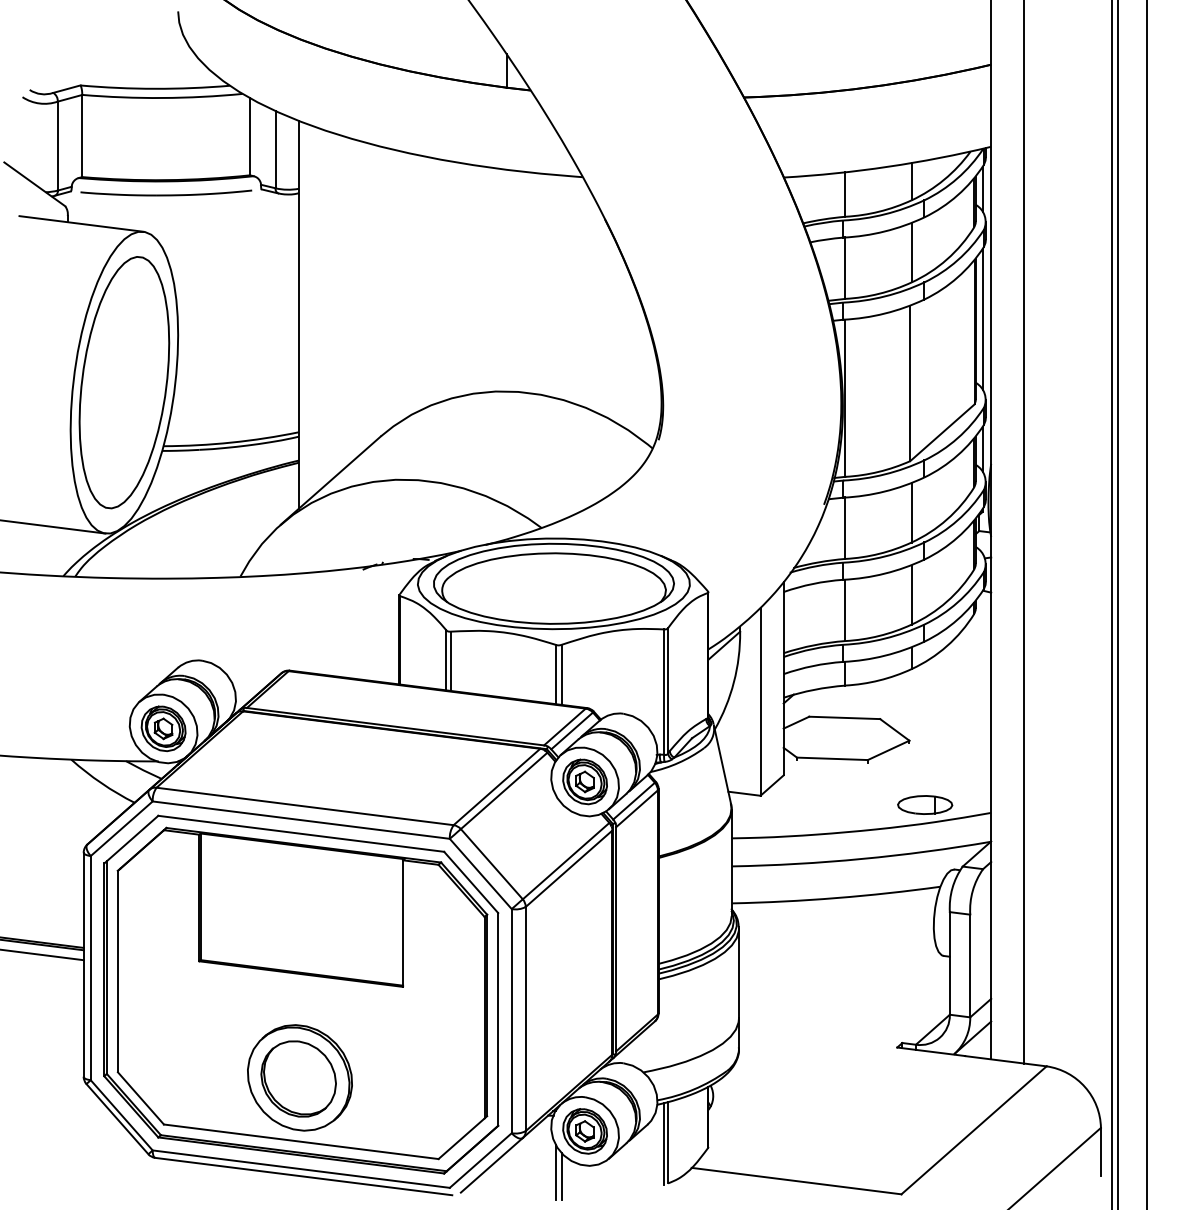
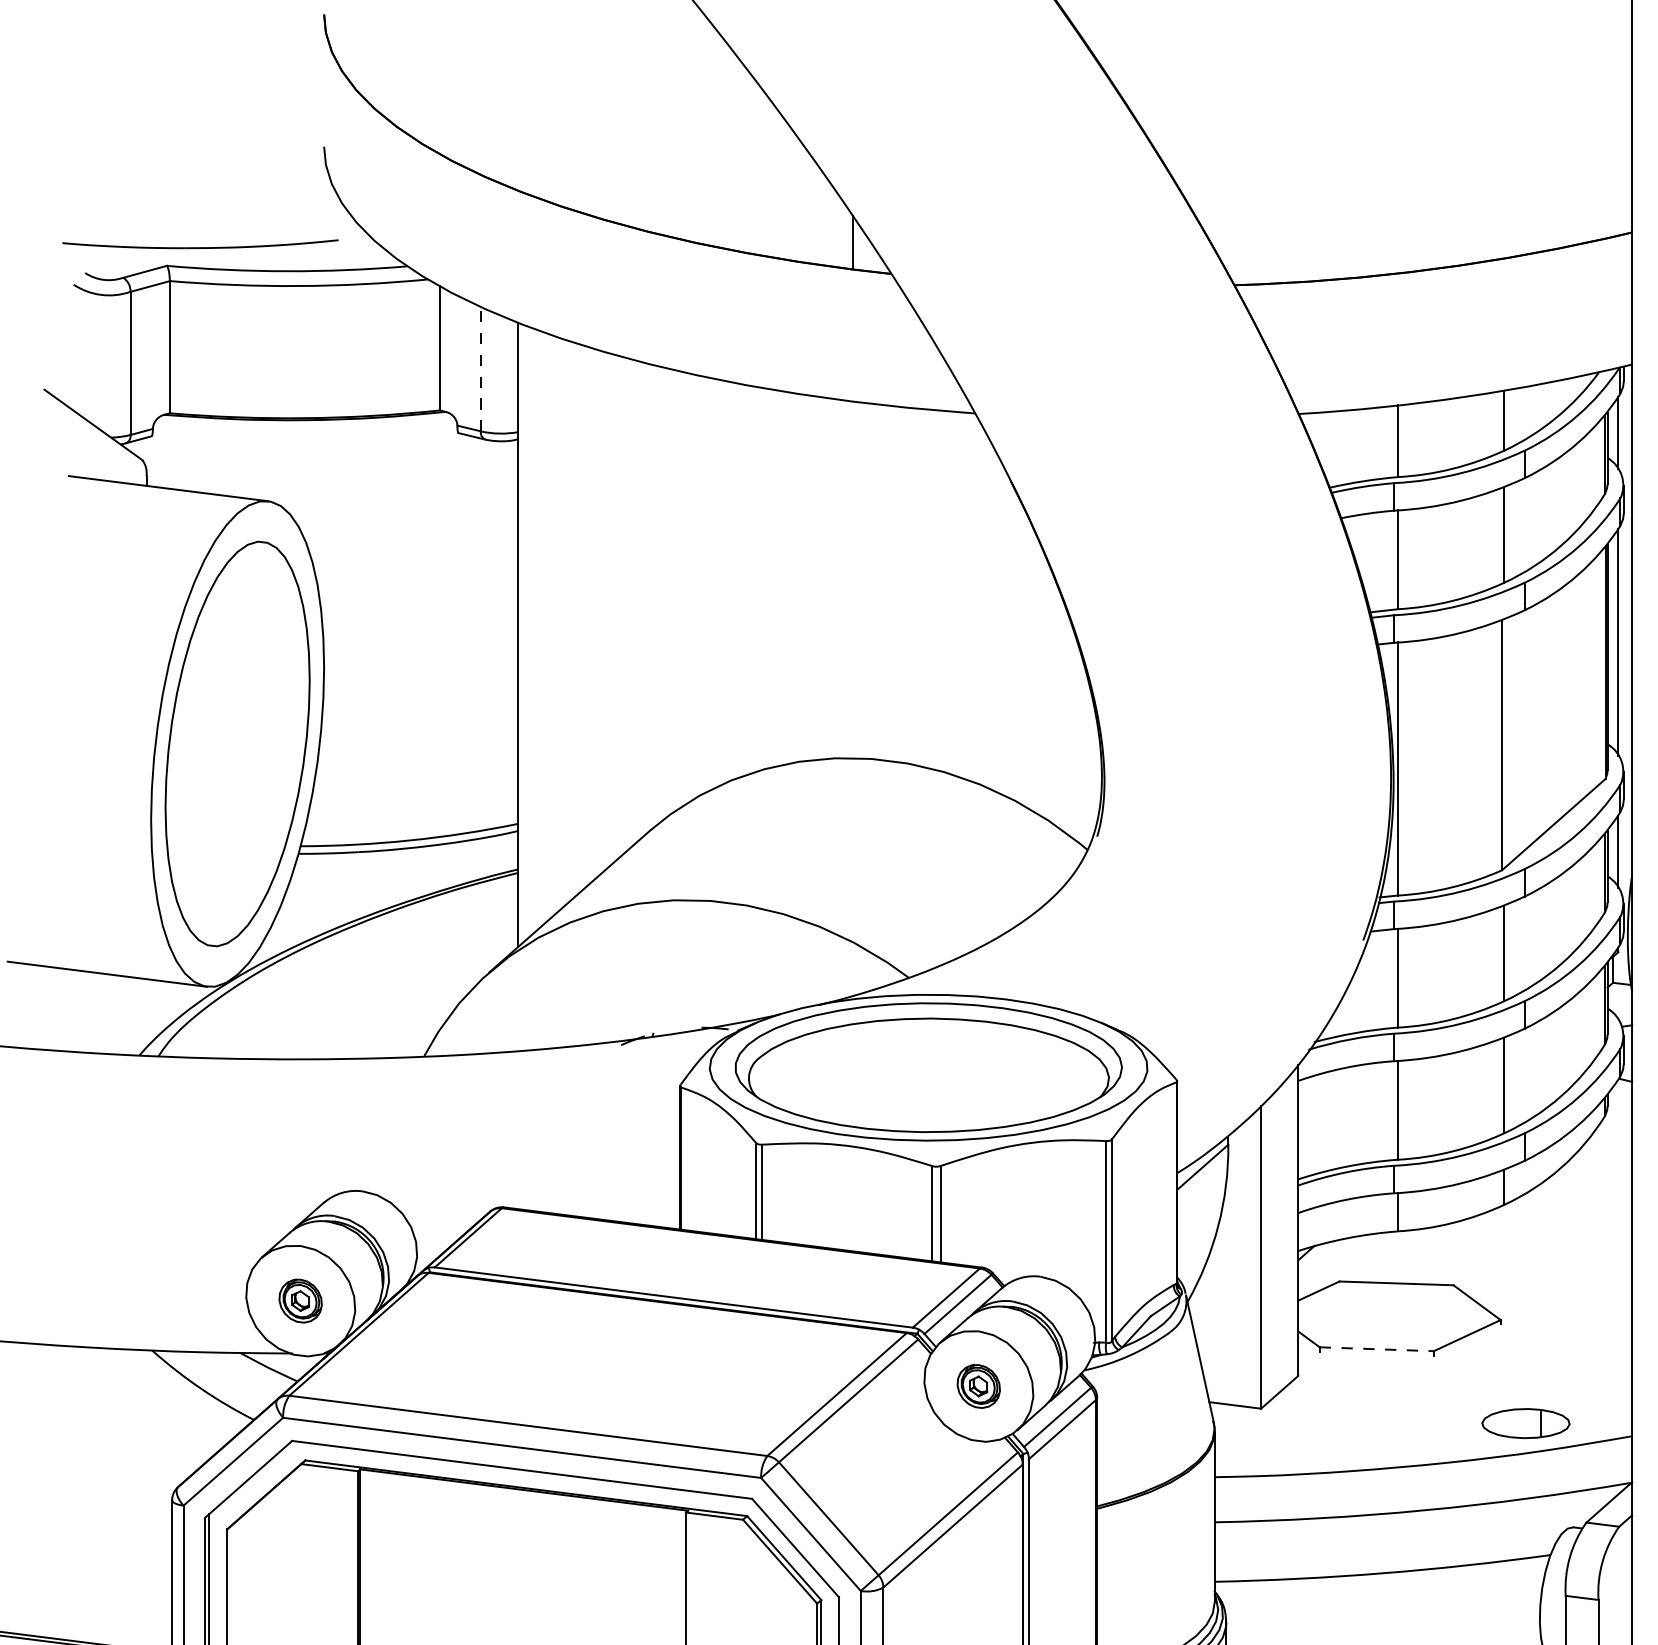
line: (275, 149) -> (480, 368), solid -> dashed
part: (166, 192) -> (200, 243), moved
part: (163, 728) -> (300, 1300), size x0.6
line: (832, 758) -> (1376, 1348), solid -> dashed
part: (584, 781) -> (977, 1385), size x0.6

